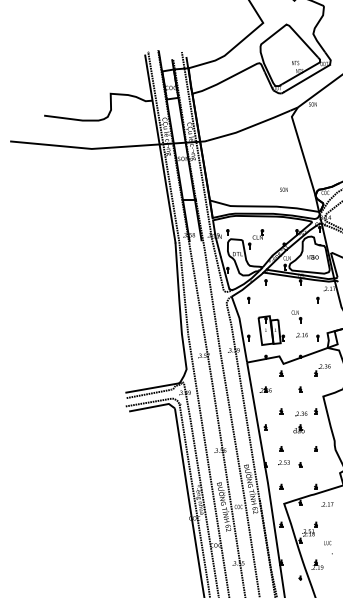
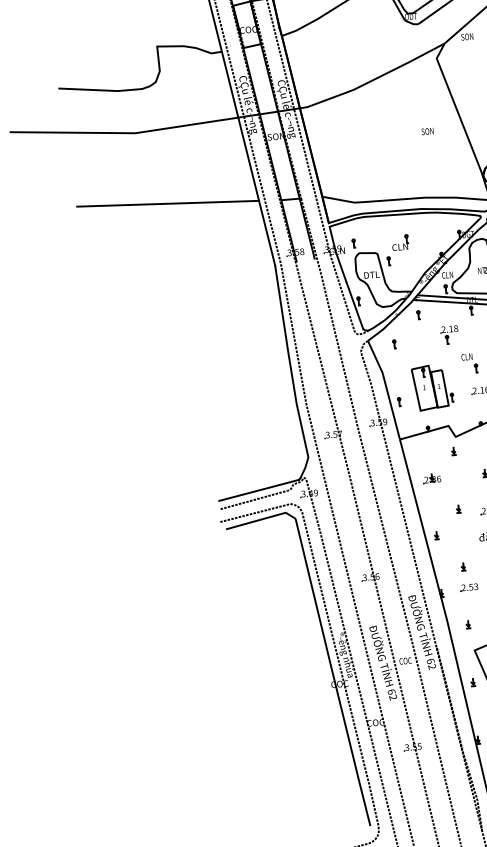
text: (283, 189) -> (426, 131), moved
line: (108, 196) -> (166, 203), added
part: (284, 297) -> (448, 335), added

